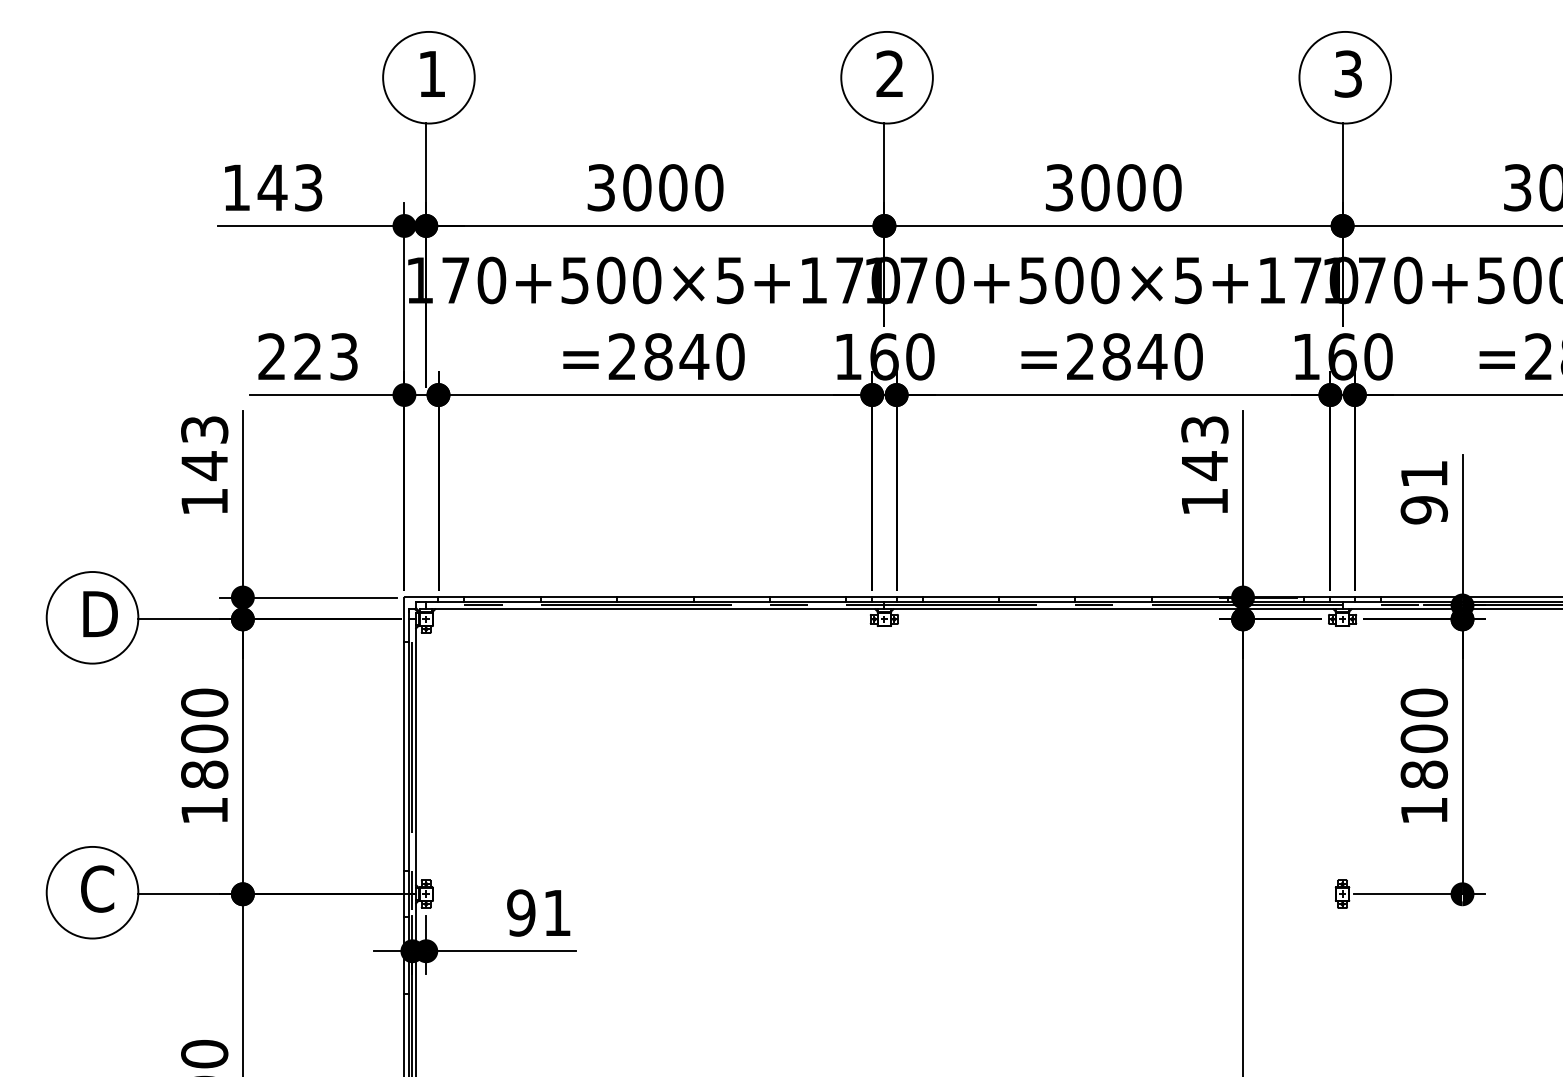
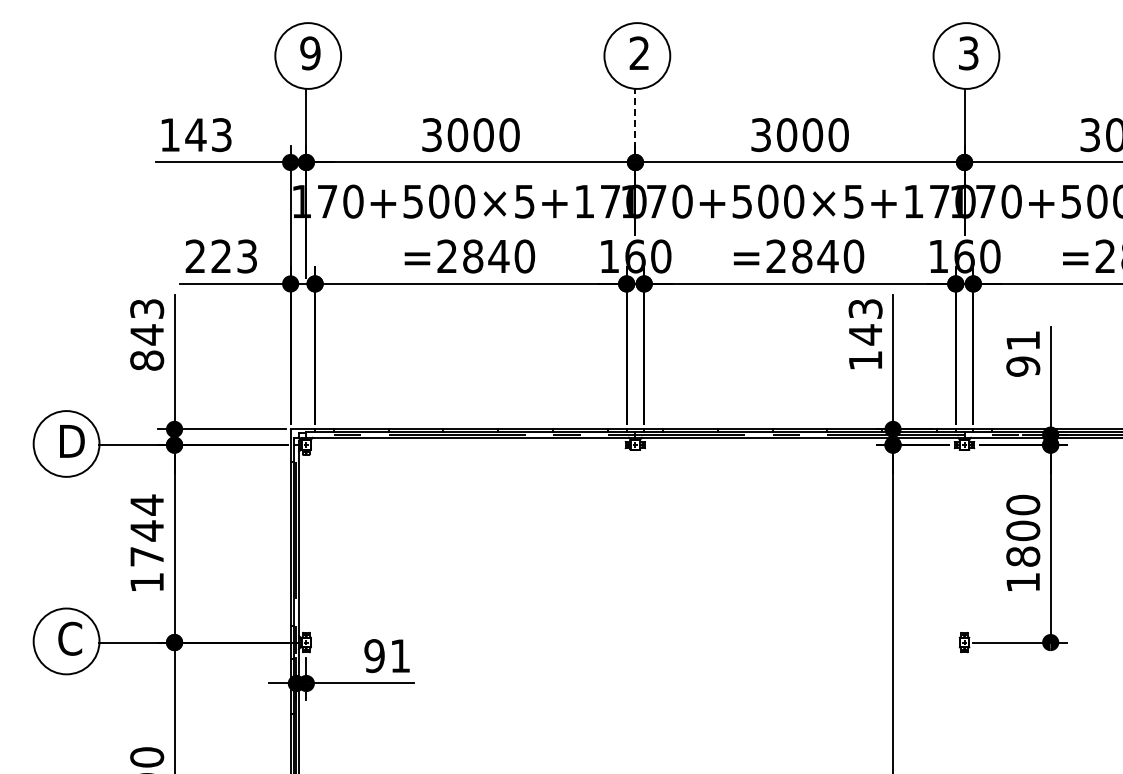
text: (432, 74) -> (310, 53), 1 -> 9
line: (884, 164) -> (635, 118), solid -> dashed
text: (205, 501) -> (147, 360), 143 -> 843
text: (205, 738) -> (147, 530), 1800 -> 1744

